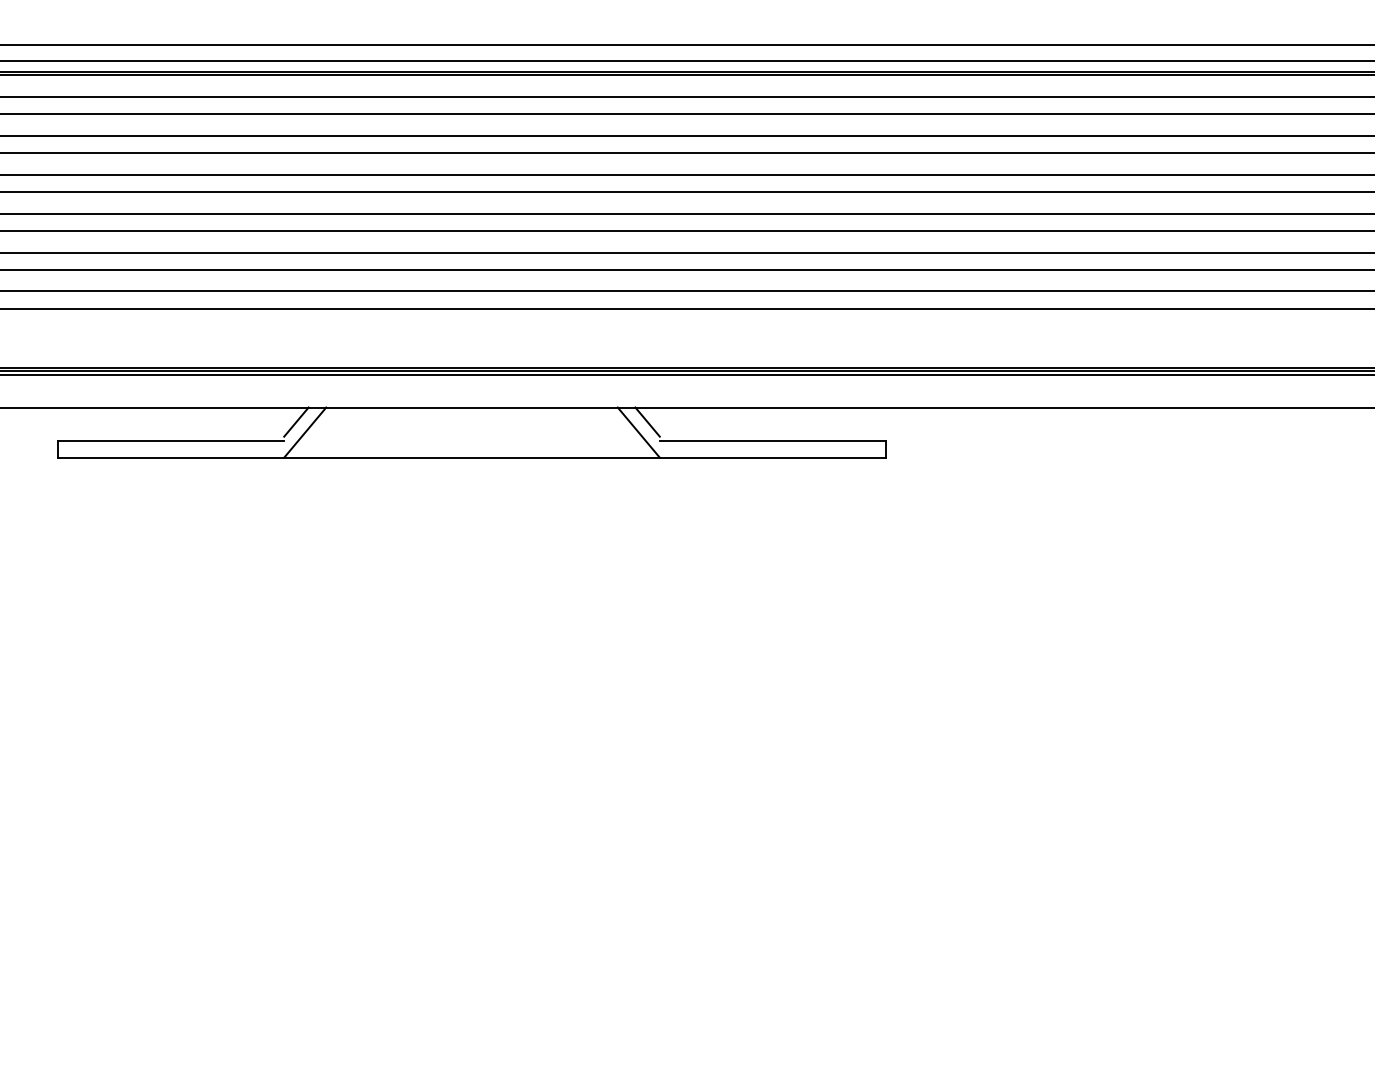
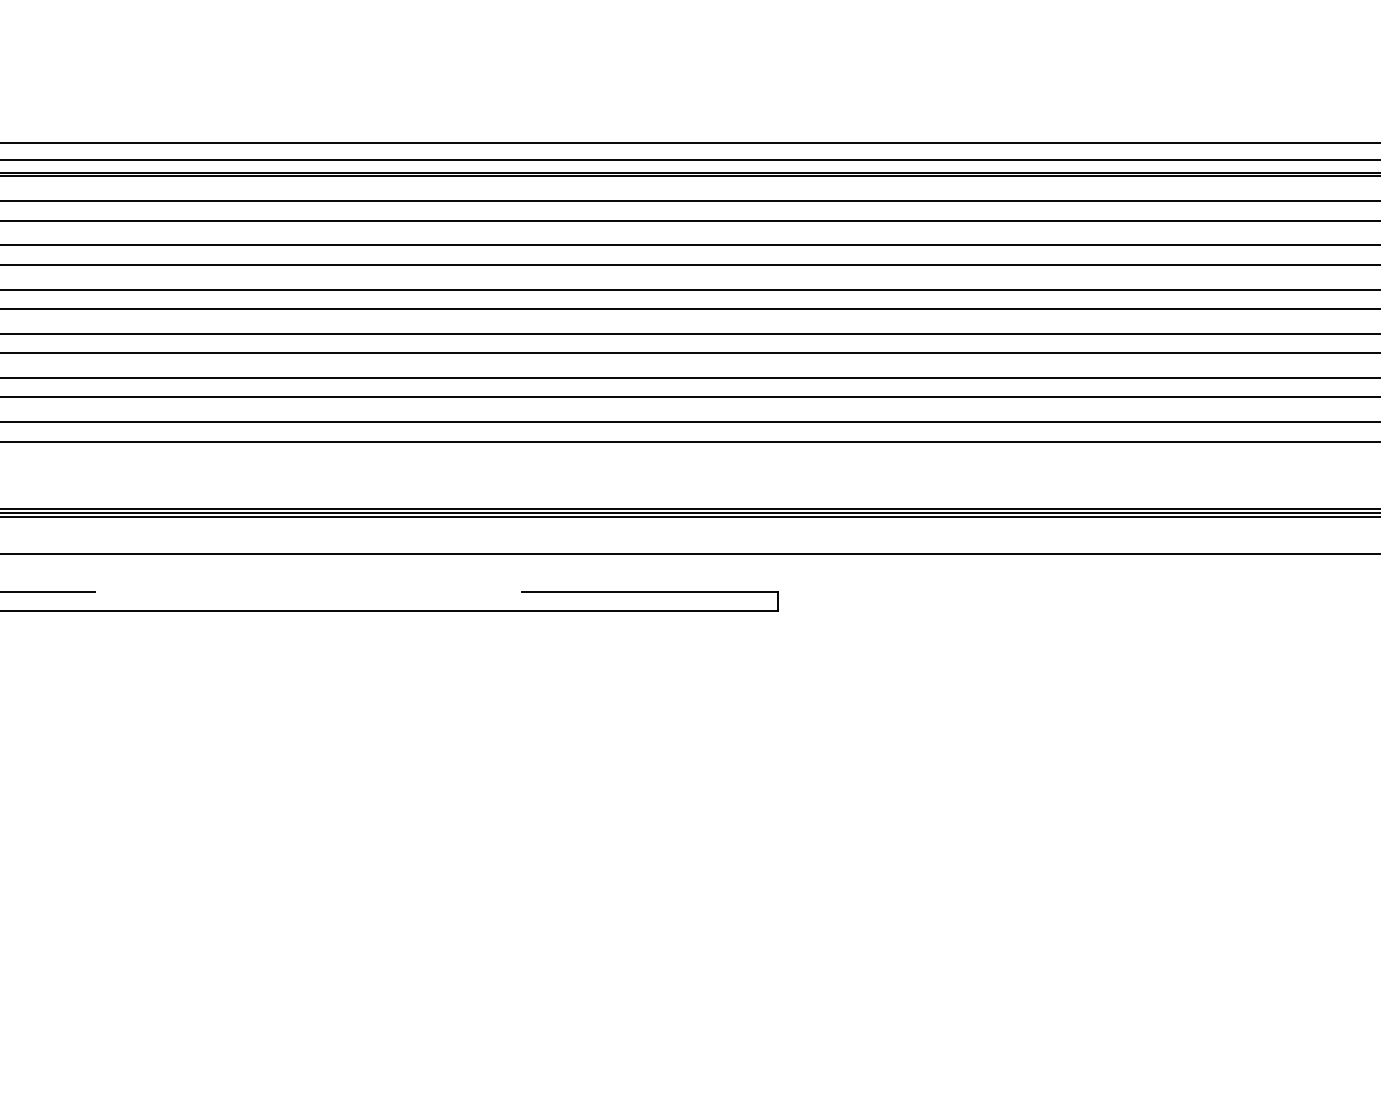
line: (296, 421) -> (108, 570), removed
line: (647, 421) -> (507, 570), removed
line: (305, 432) -> (118, 582), removed
line: (638, 432) -> (497, 582), removed

